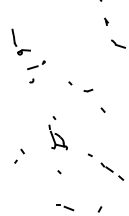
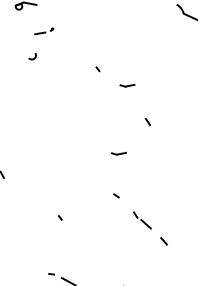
part: (36, 65) -> (44, 31), size x0.6
part: (88, 130) -> (118, 153), added
part: (57, 133) -> (65, 151), removed

